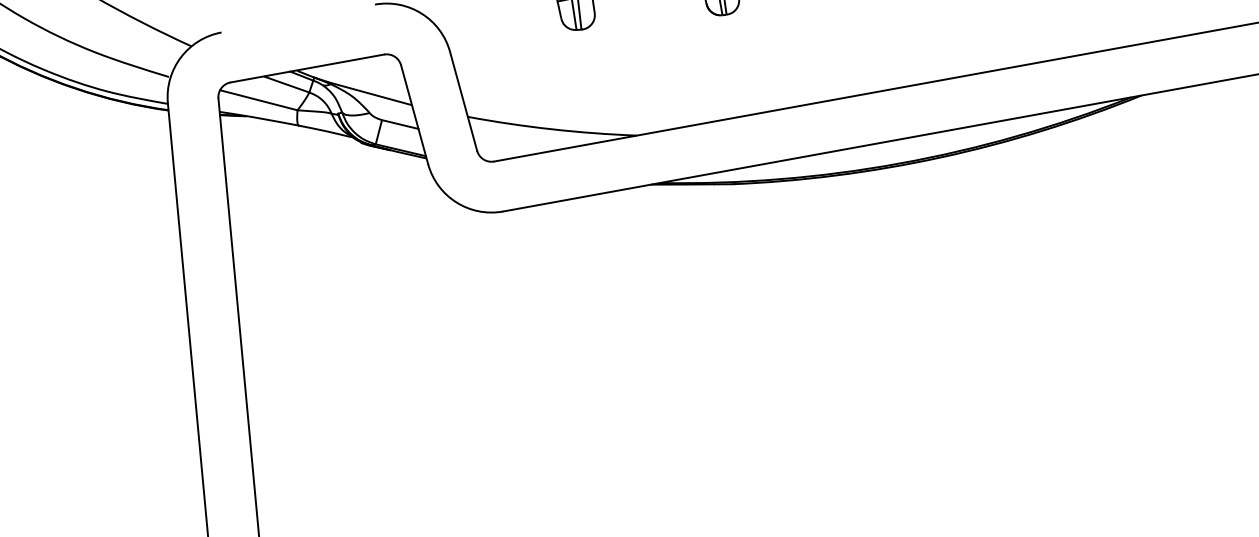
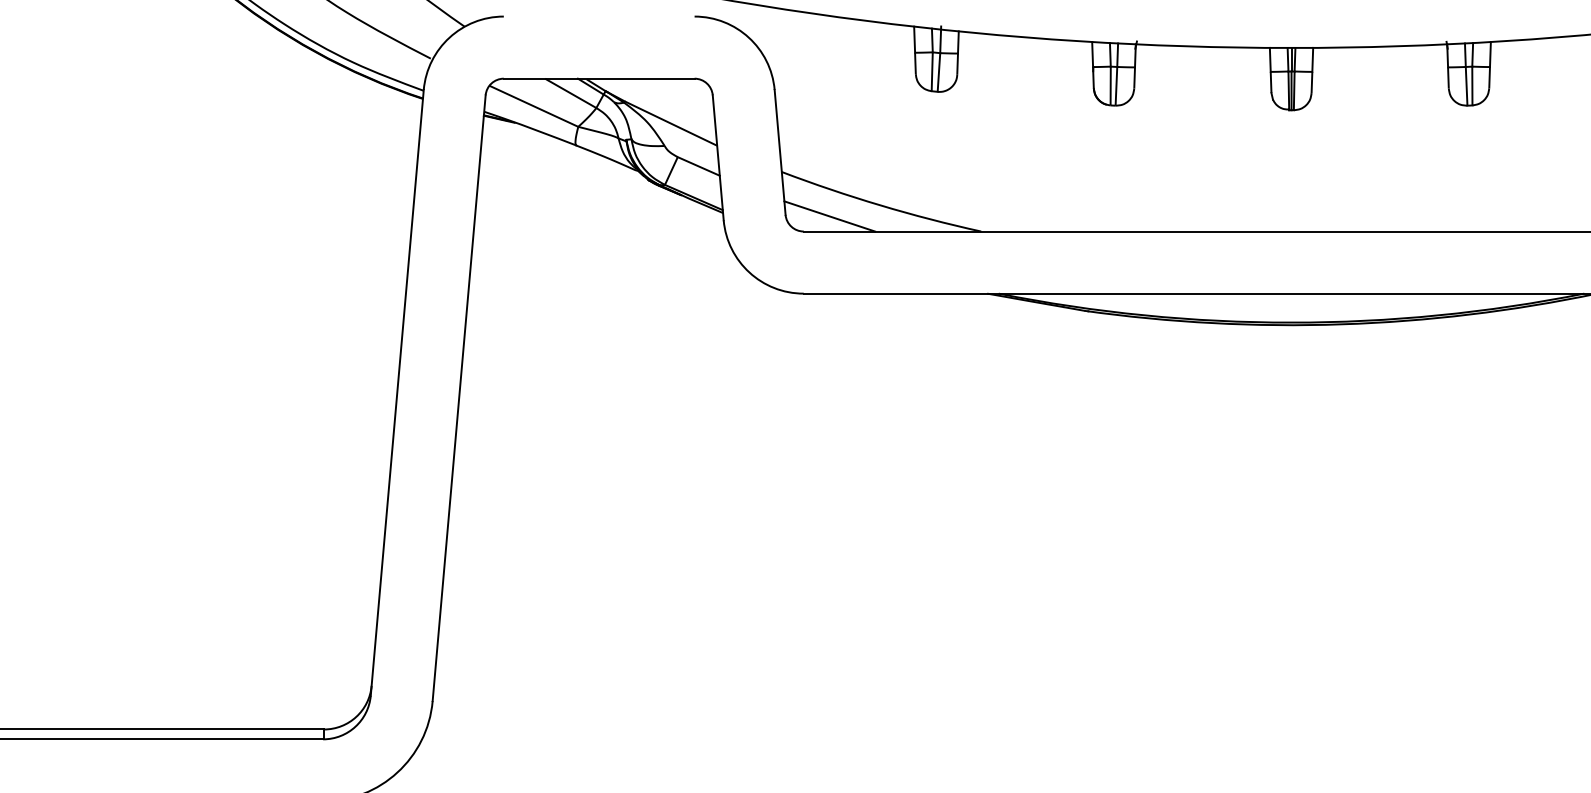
line: (512, 145) -> (829, 216), added

